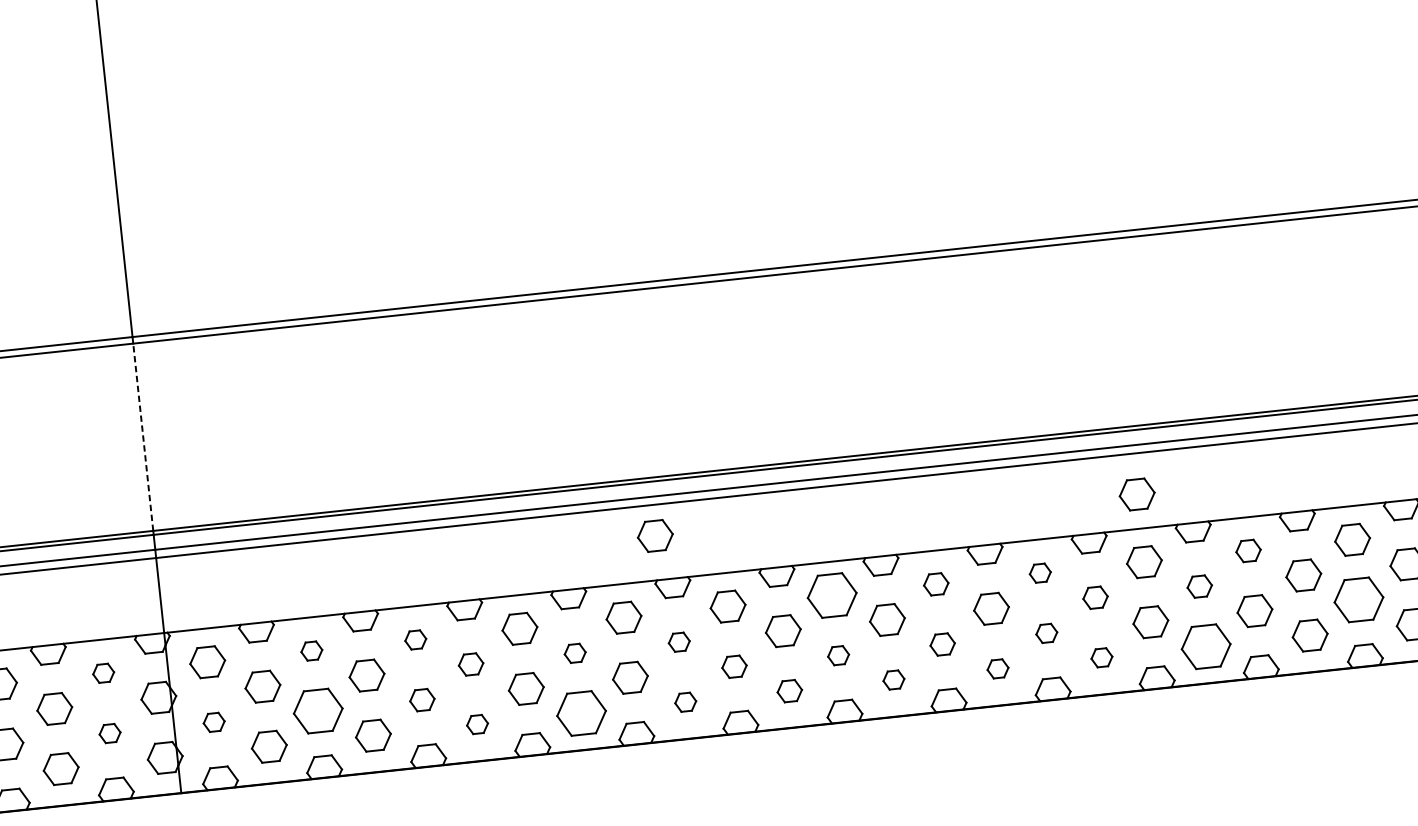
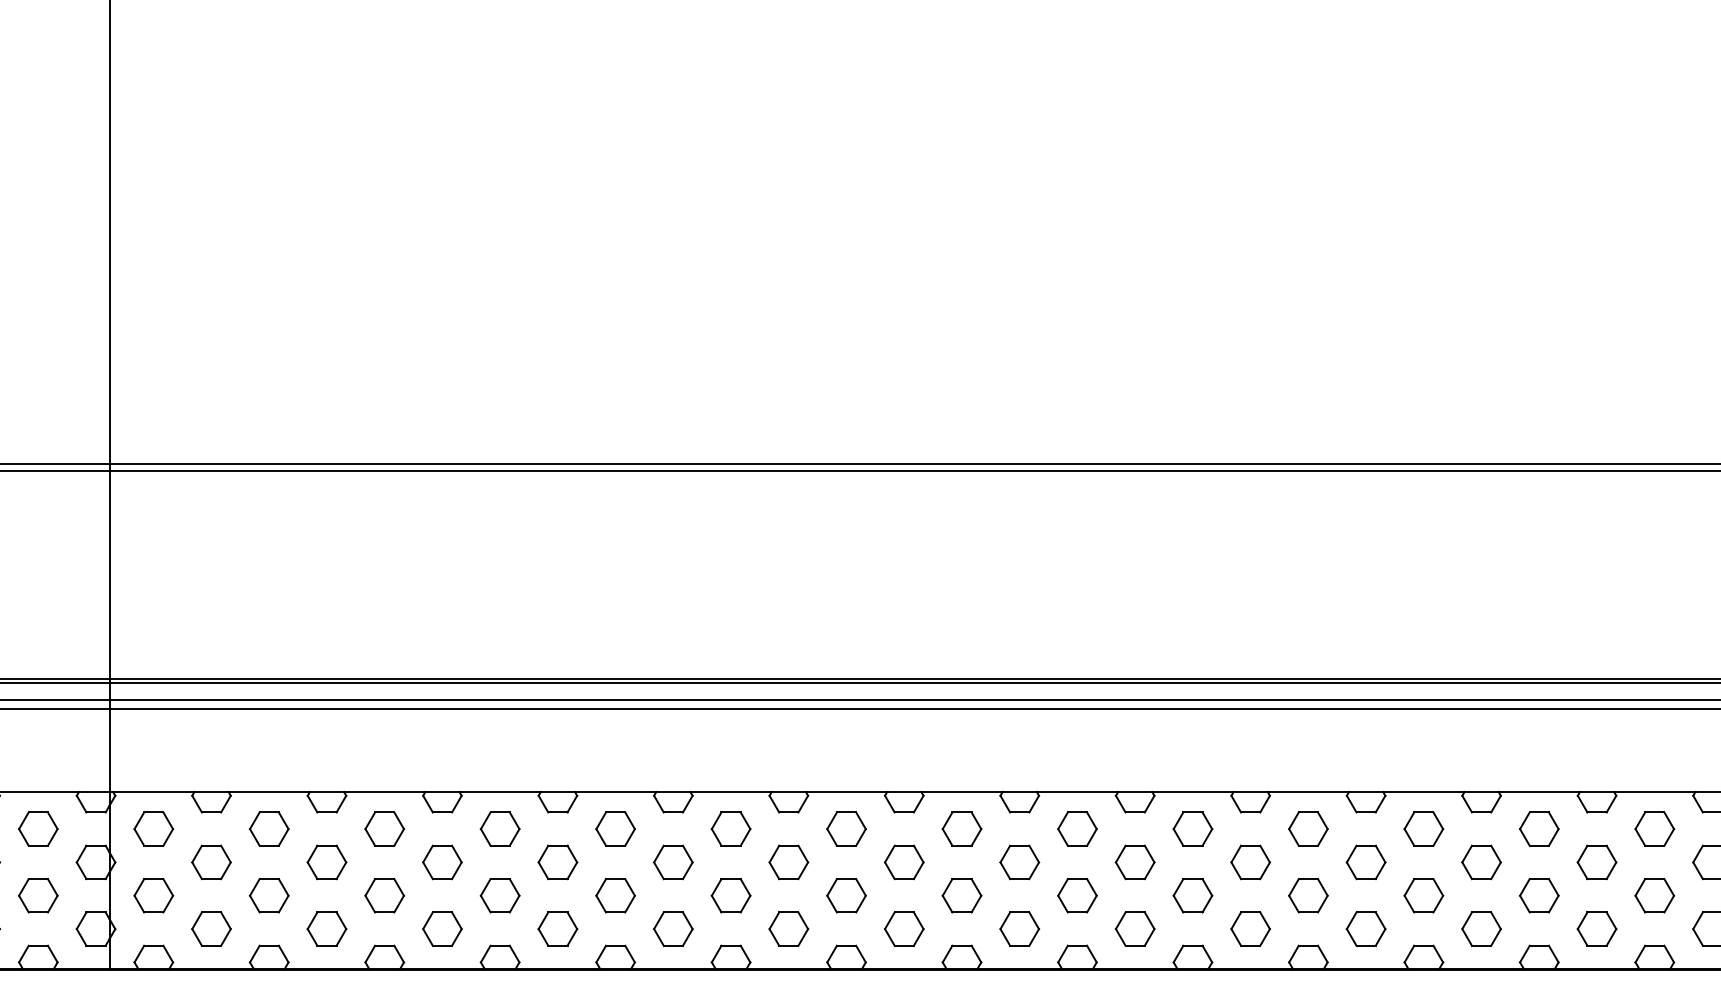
line: (143, 436) -> (109, 574), dashed -> solid
part: (1136, 494) -> (1192, 753), removed
part: (655, 535) -> (659, 742), removed
part: (1248, 550) -> (1308, 828), size x1.43
part: (1040, 572) -> (1077, 828), size x1.67
part: (935, 583) -> (961, 828), size x1.43
part: (1199, 586) -> (1250, 862), size x1.43
part: (832, 594) -> (846, 828), size x0.71
part: (1094, 597) -> (1134, 862), size x1.43
part: (1358, 599) -> (1423, 895), size x0.71
part: (1046, 633) -> (1077, 895), size x1.67
part: (415, 639) -> (384, 828), size x1.67
part: (679, 642) -> (673, 862), size x1.67
part: (942, 644) -> (961, 895), size x1.43
part: (1205, 646) -> (1250, 928), size x0.71
part: (311, 650) -> (269, 828), size x1.67
part: (574, 653) -> (557, 862), size x1.67
part: (838, 655) -> (846, 895), size x1.67
part: (1101, 657) -> (1134, 928), size x1.67
part: (471, 664) -> (442, 862), size x1.43
part: (733, 666) -> (730, 895), size x1.43
part: (997, 668) -> (1019, 928), size x1.67
part: (103, 672) -> (38, 828), size x1.67
part: (893, 679) -> (904, 928), size x1.67
part: (789, 690) -> (788, 928), size x1.43
part: (422, 699) -> (384, 895), size x1.43
part: (685, 701) -> (673, 928), size x1.67
part: (317, 711) -> (268, 895), size x0.71
part: (581, 712) -> (557, 928), size x0.71
part: (213, 722) -> (153, 895), size x1.67
part: (477, 724) -> (442, 928), size x1.67
part: (110, 733) -> (38, 895), size x1.67

